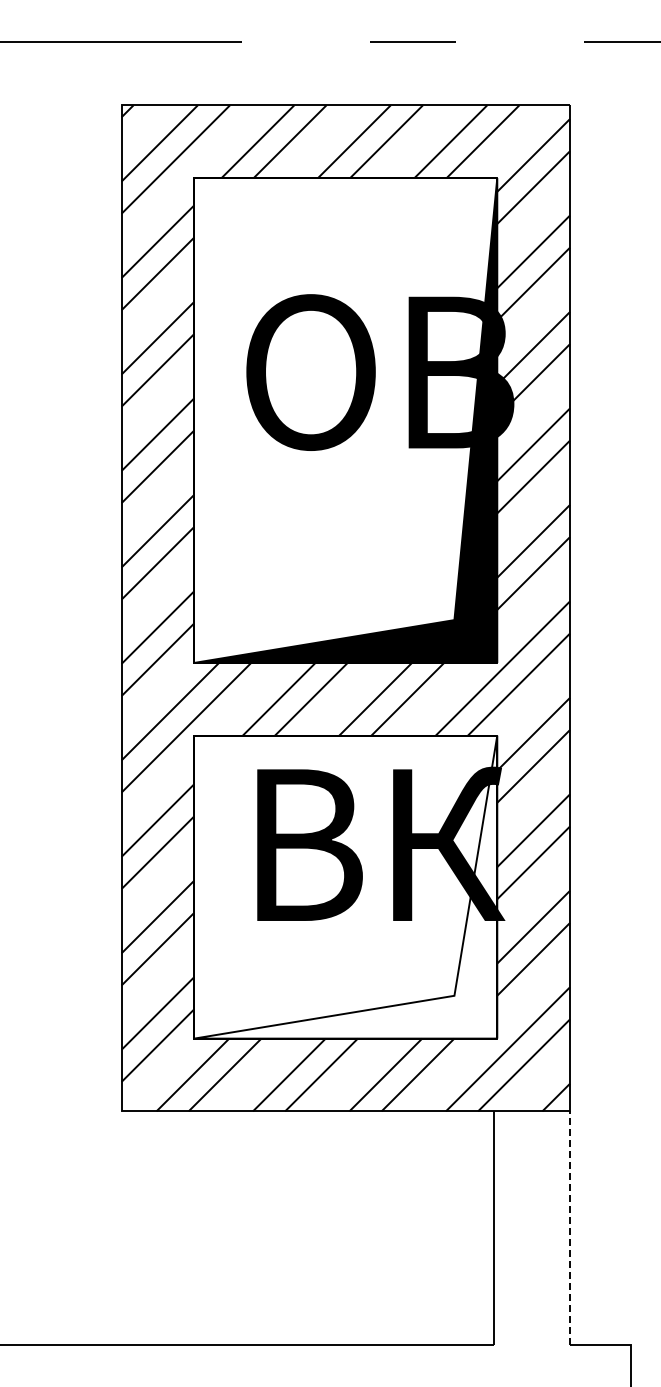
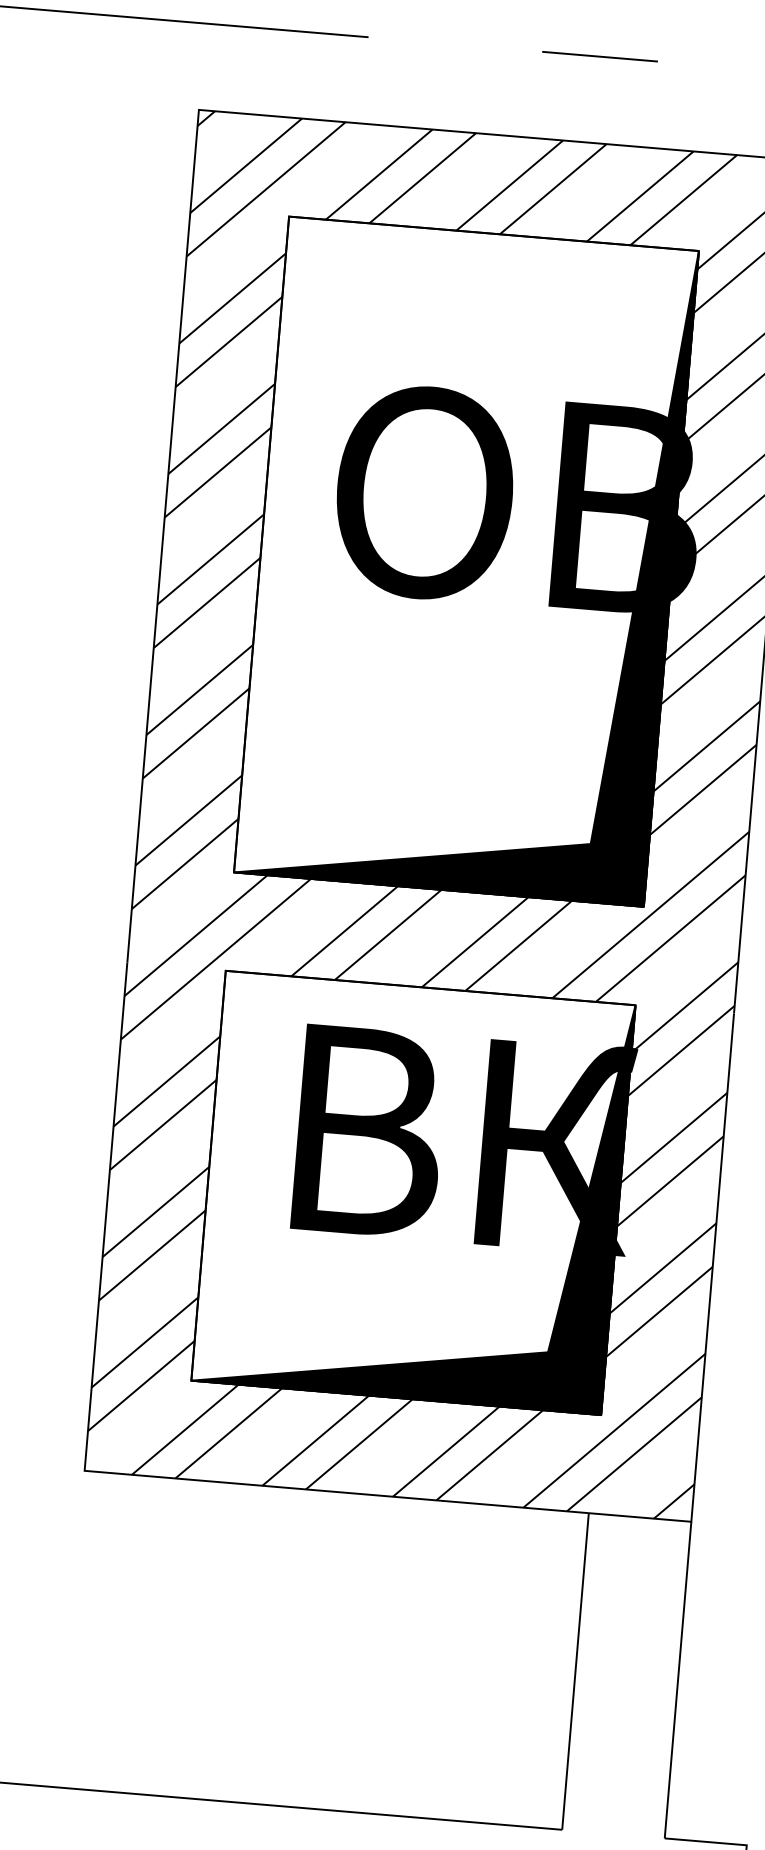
fill: (345, 886) -> (413, 1192), added
line: (570, 1227) -> (678, 1678), dashed -> solid

